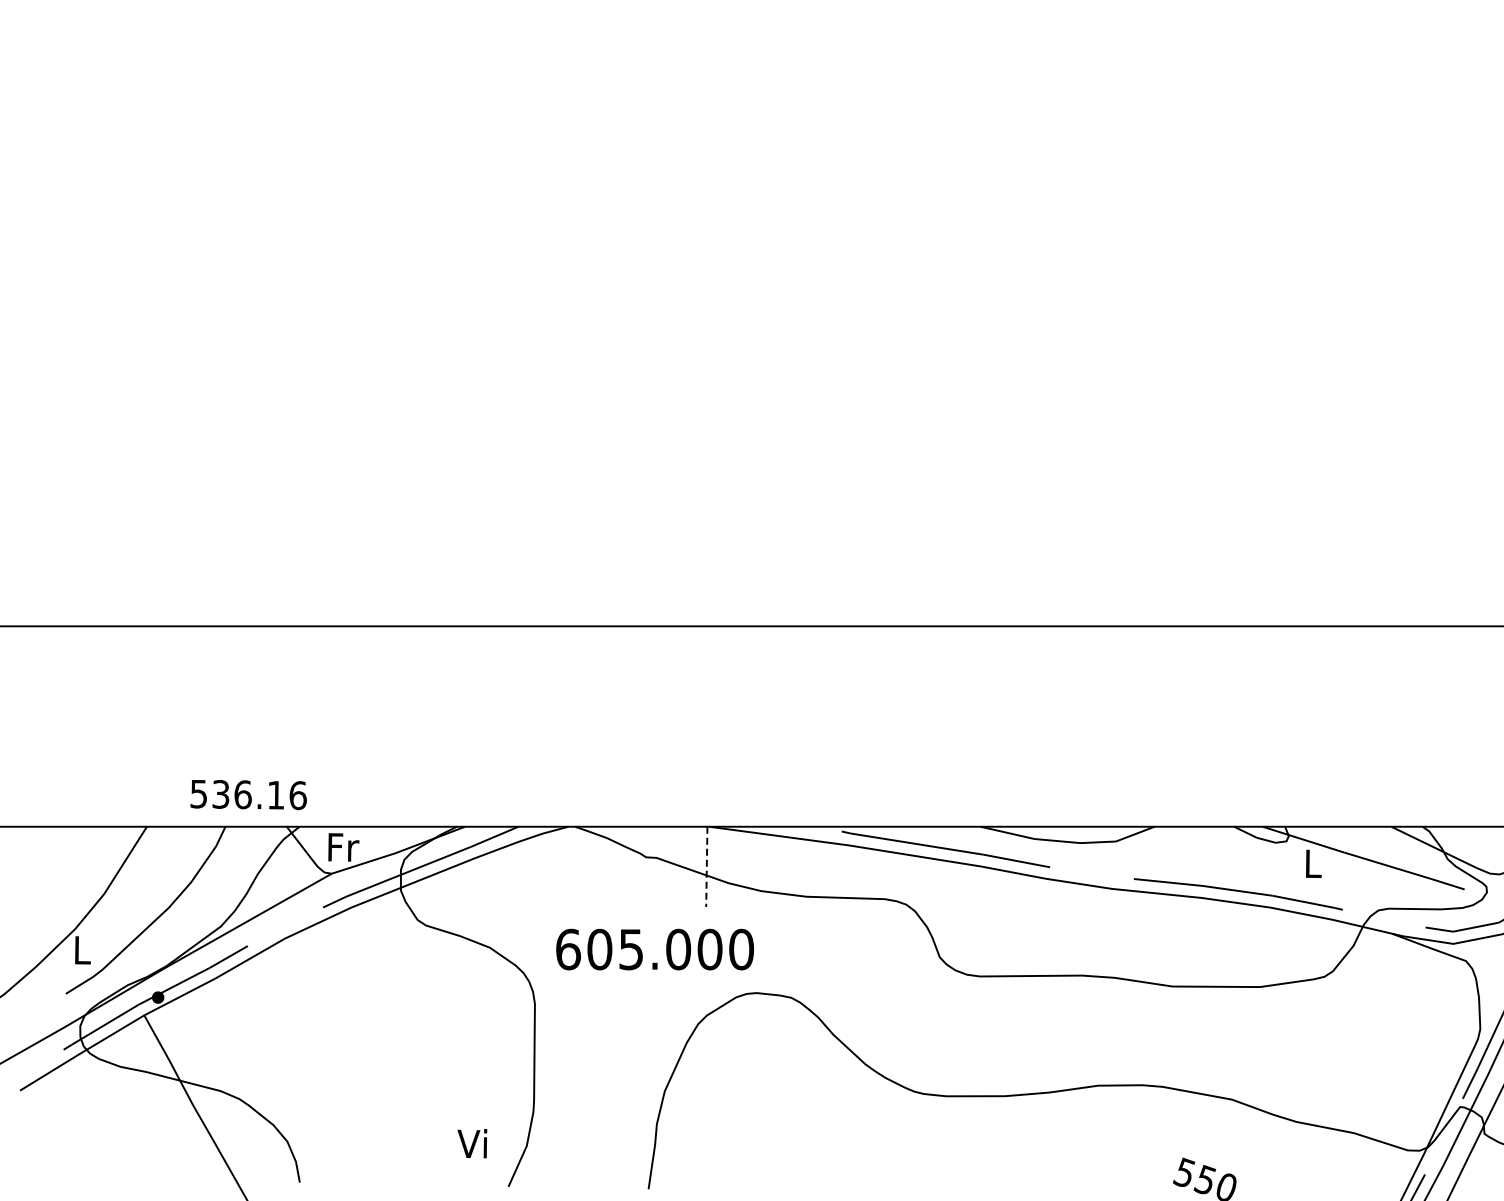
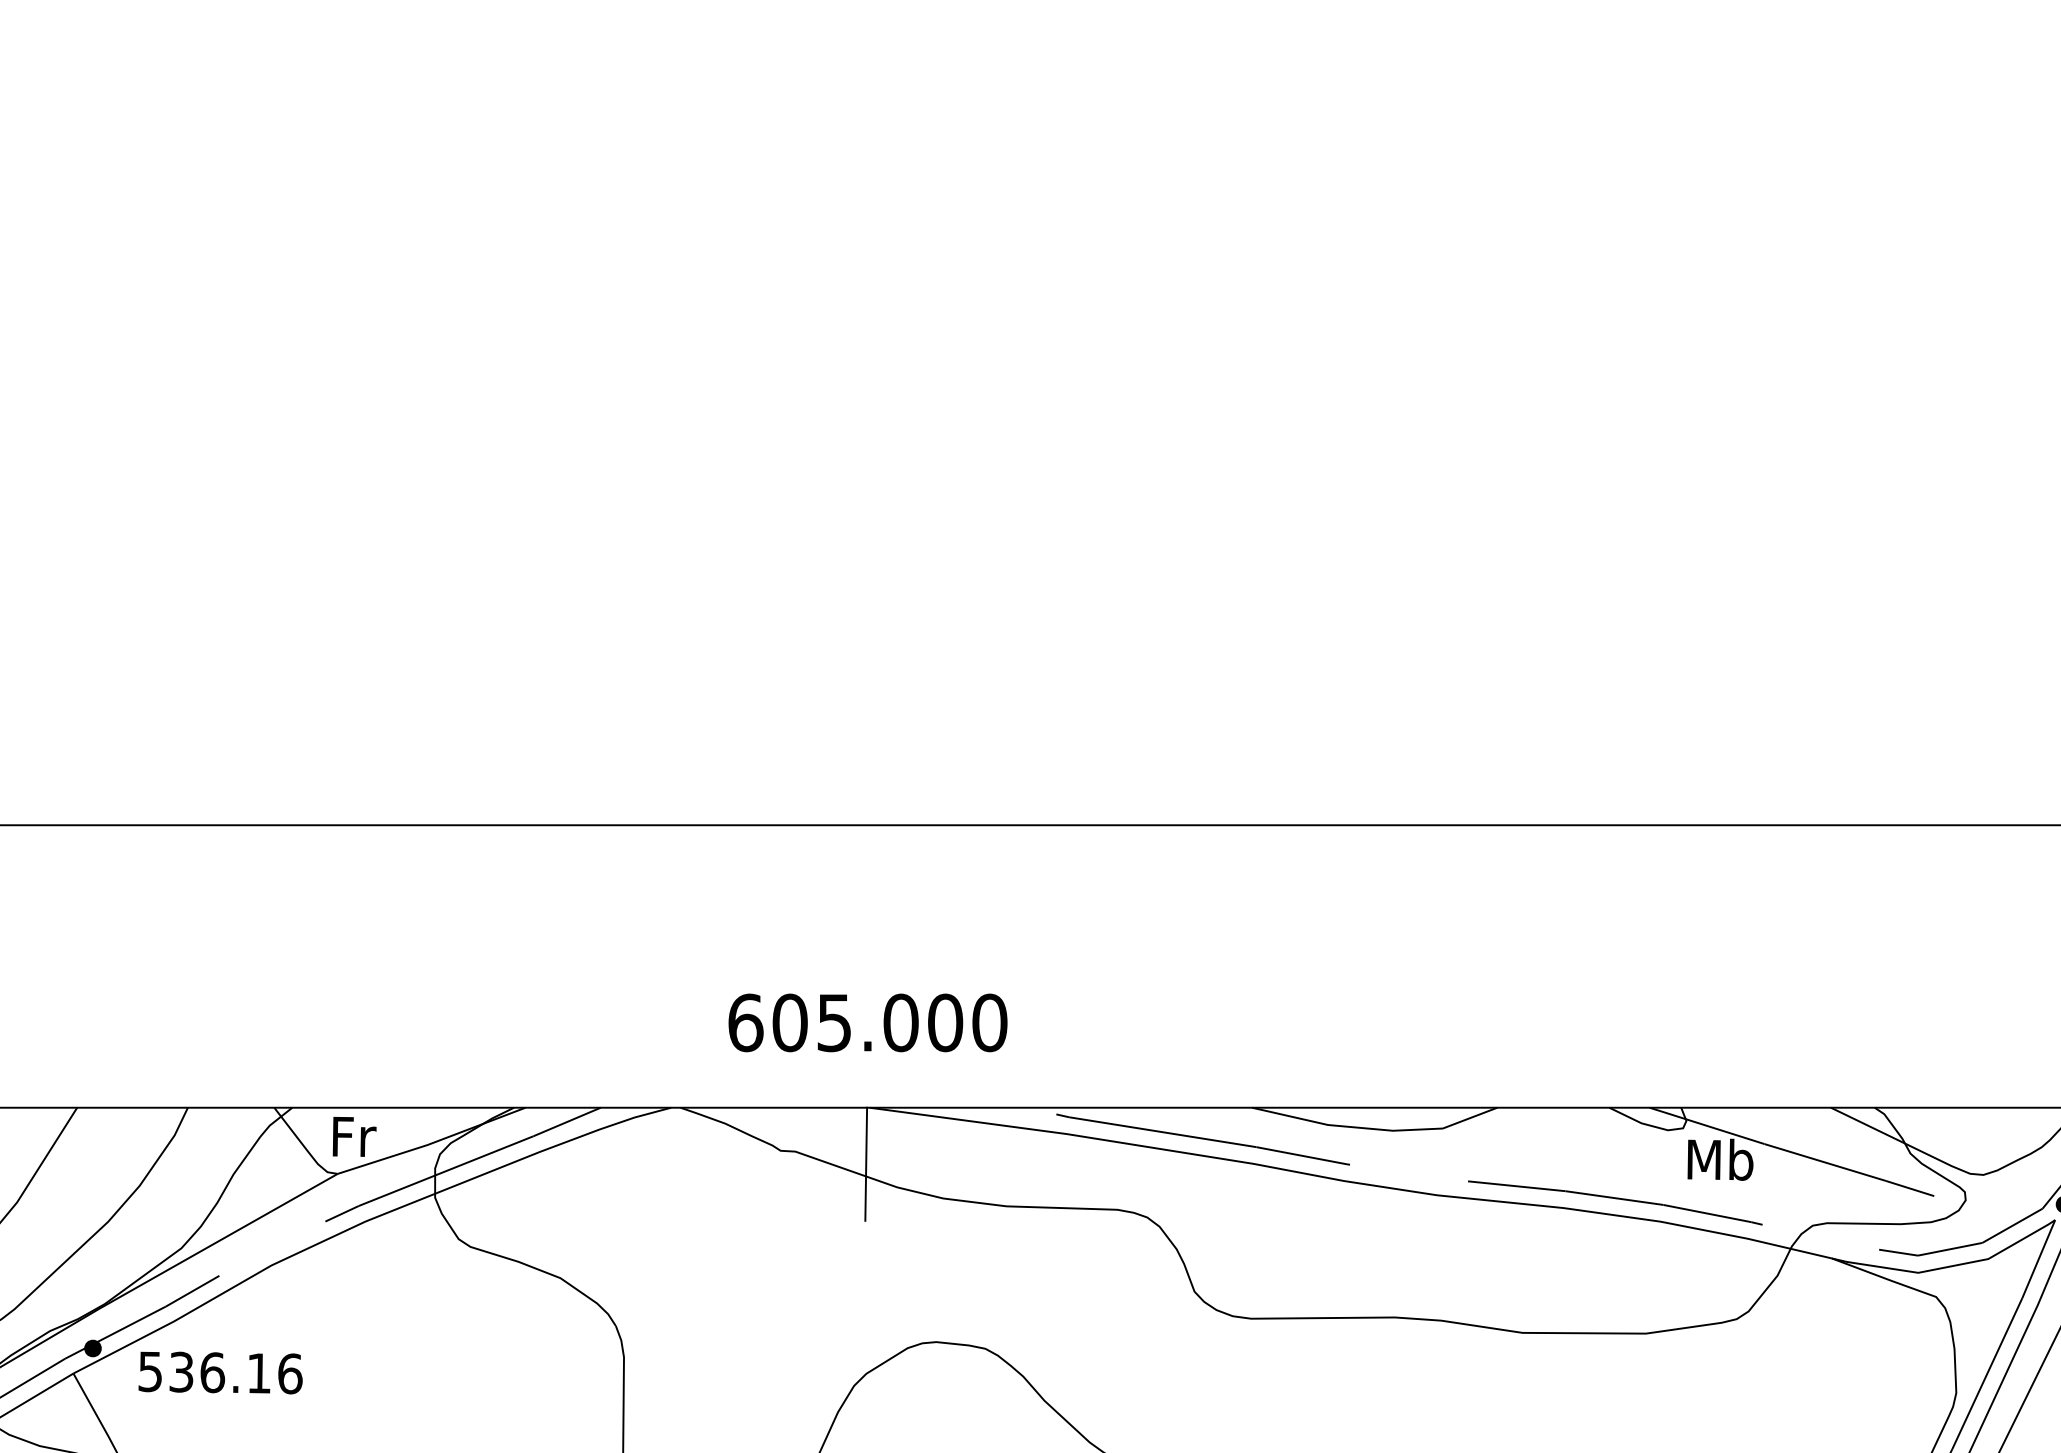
text: (248, 795) -> (220, 1373), moved
text: (1312, 863) -> (1719, 1159), L -> Mb
line: (706, 867) -> (865, 1165), dashed -> solid
text: (654, 949) -> (867, 1022), moved

